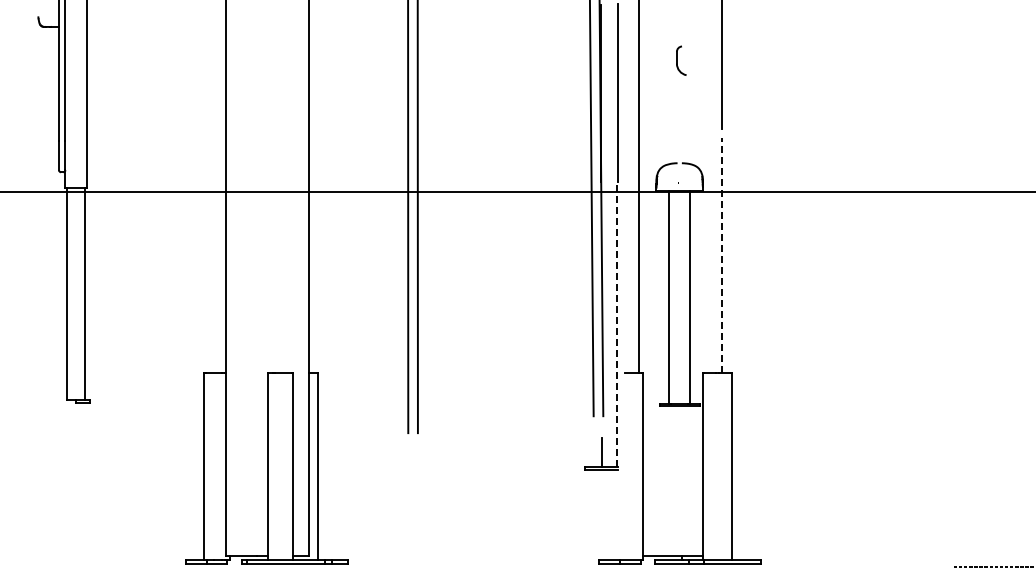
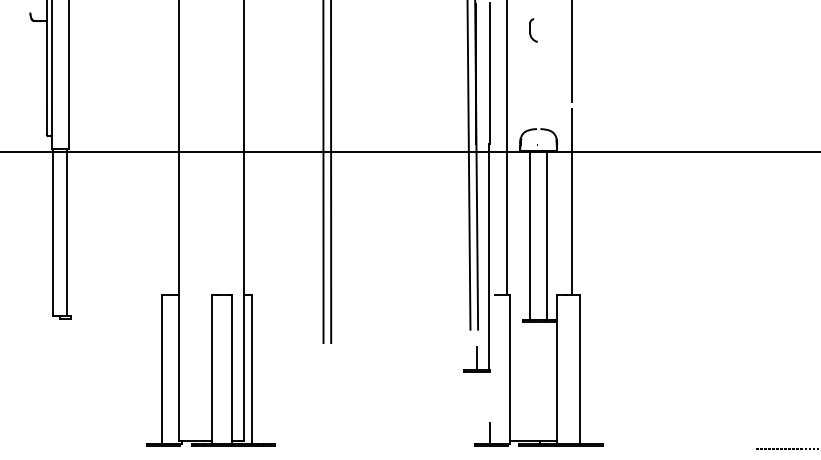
part: (681, 60) -> (533, 30), moved
line: (721, 254) -> (571, 201), dashed -> solid
line: (616, 323) -> (488, 256), dashed -> solid
line: (617, 547) -> (489, 433), added

